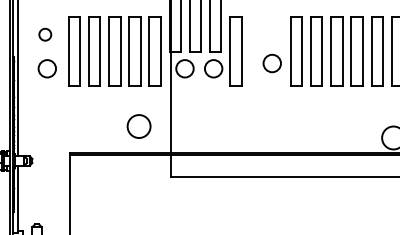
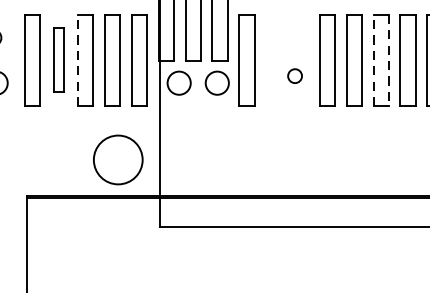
part: (94, 51) -> (58, 60), size x0.7
line: (109, 51) -> (78, 60), solid -> dashed
line: (331, 51) -> (373, 60), solid -> dashed
line: (342, 52) -> (388, 61), solid -> dashed
circle: (271, 63) -> (294, 76), size x0.6
circle: (138, 126) -> (117, 159), size x1.6

